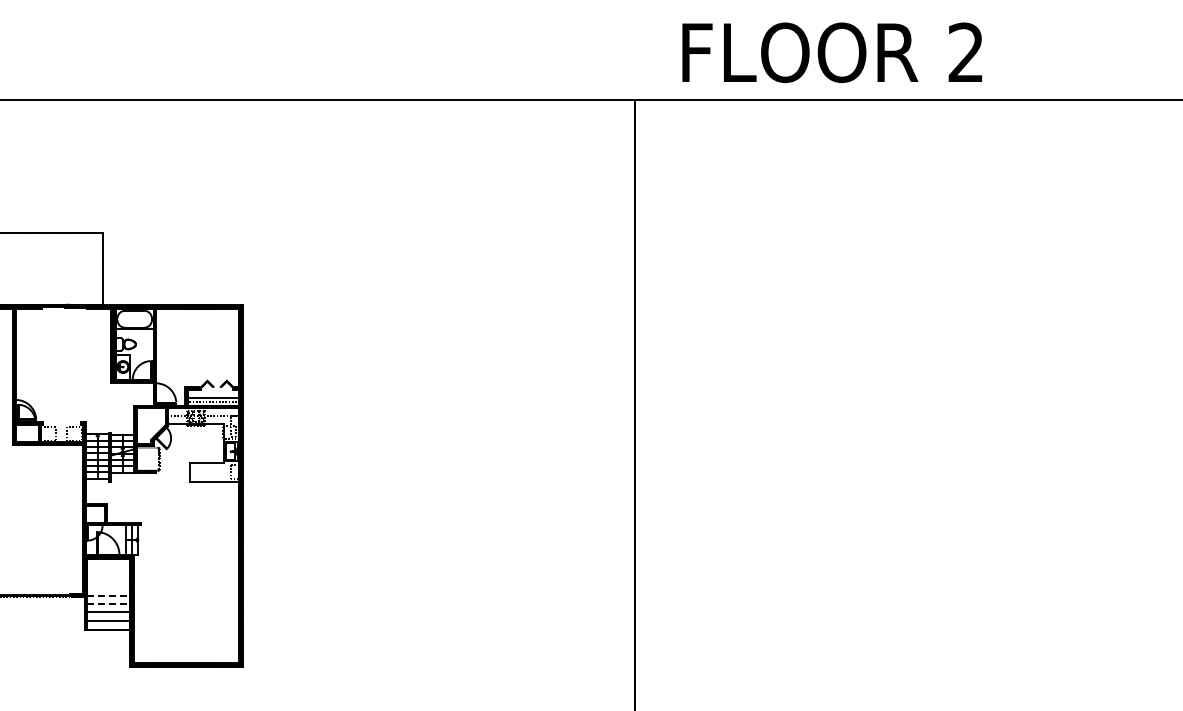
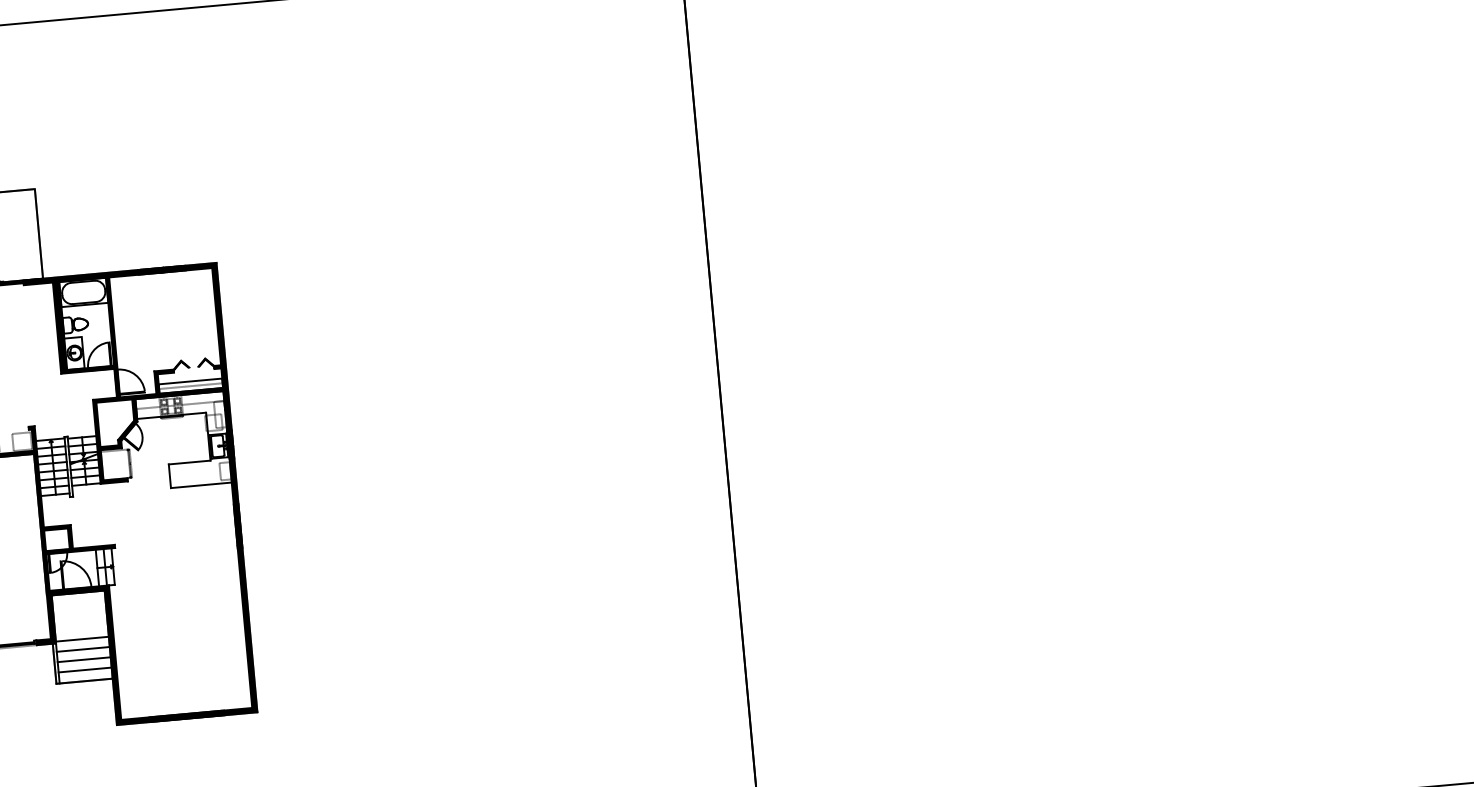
line: (108, 595) -> (82, 638), dashed -> solid
line: (108, 604) -> (83, 649), dashed -> solid

